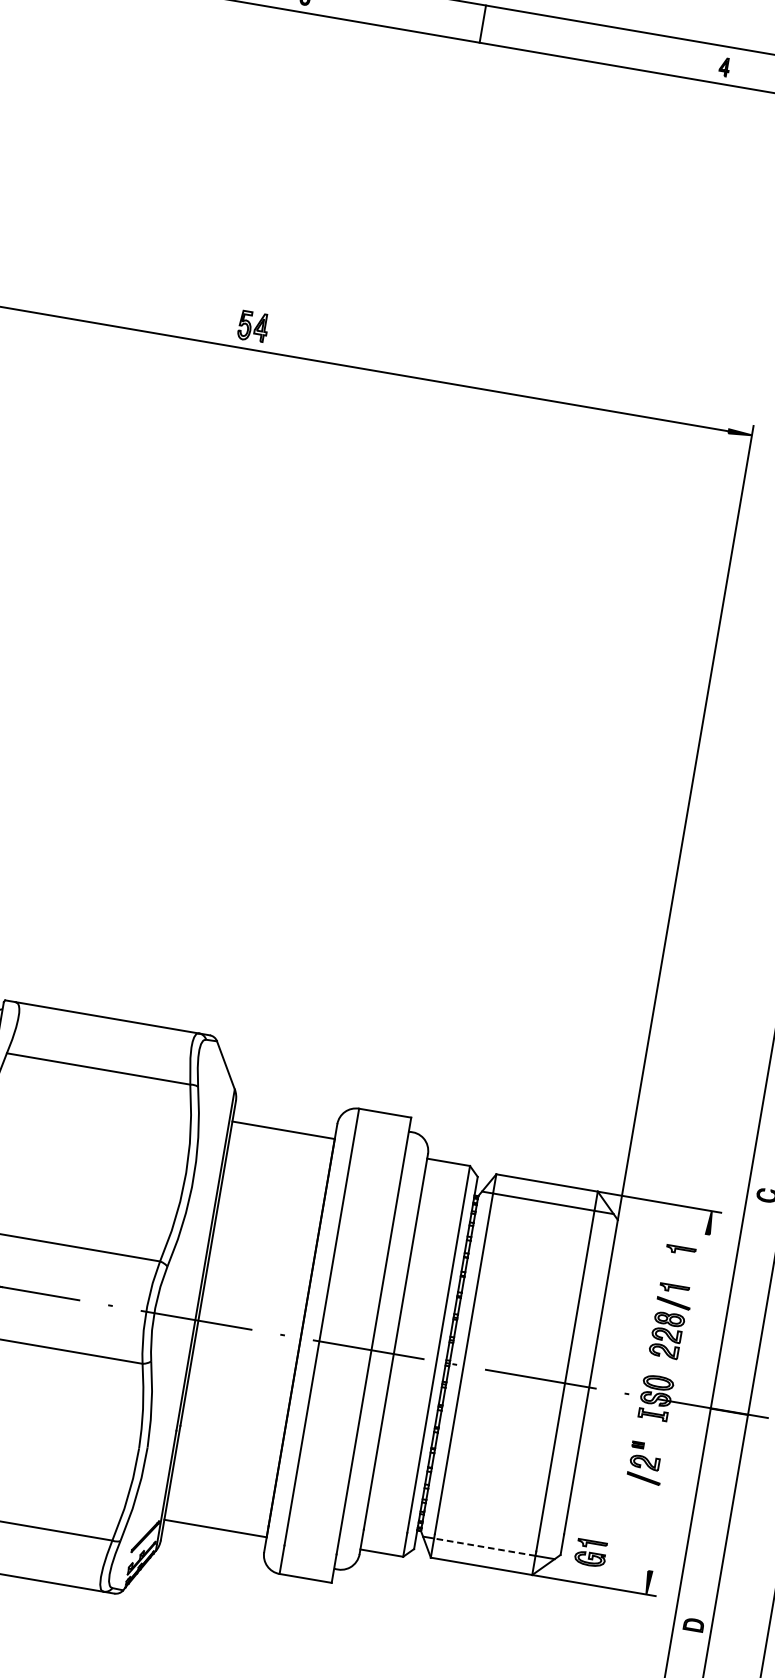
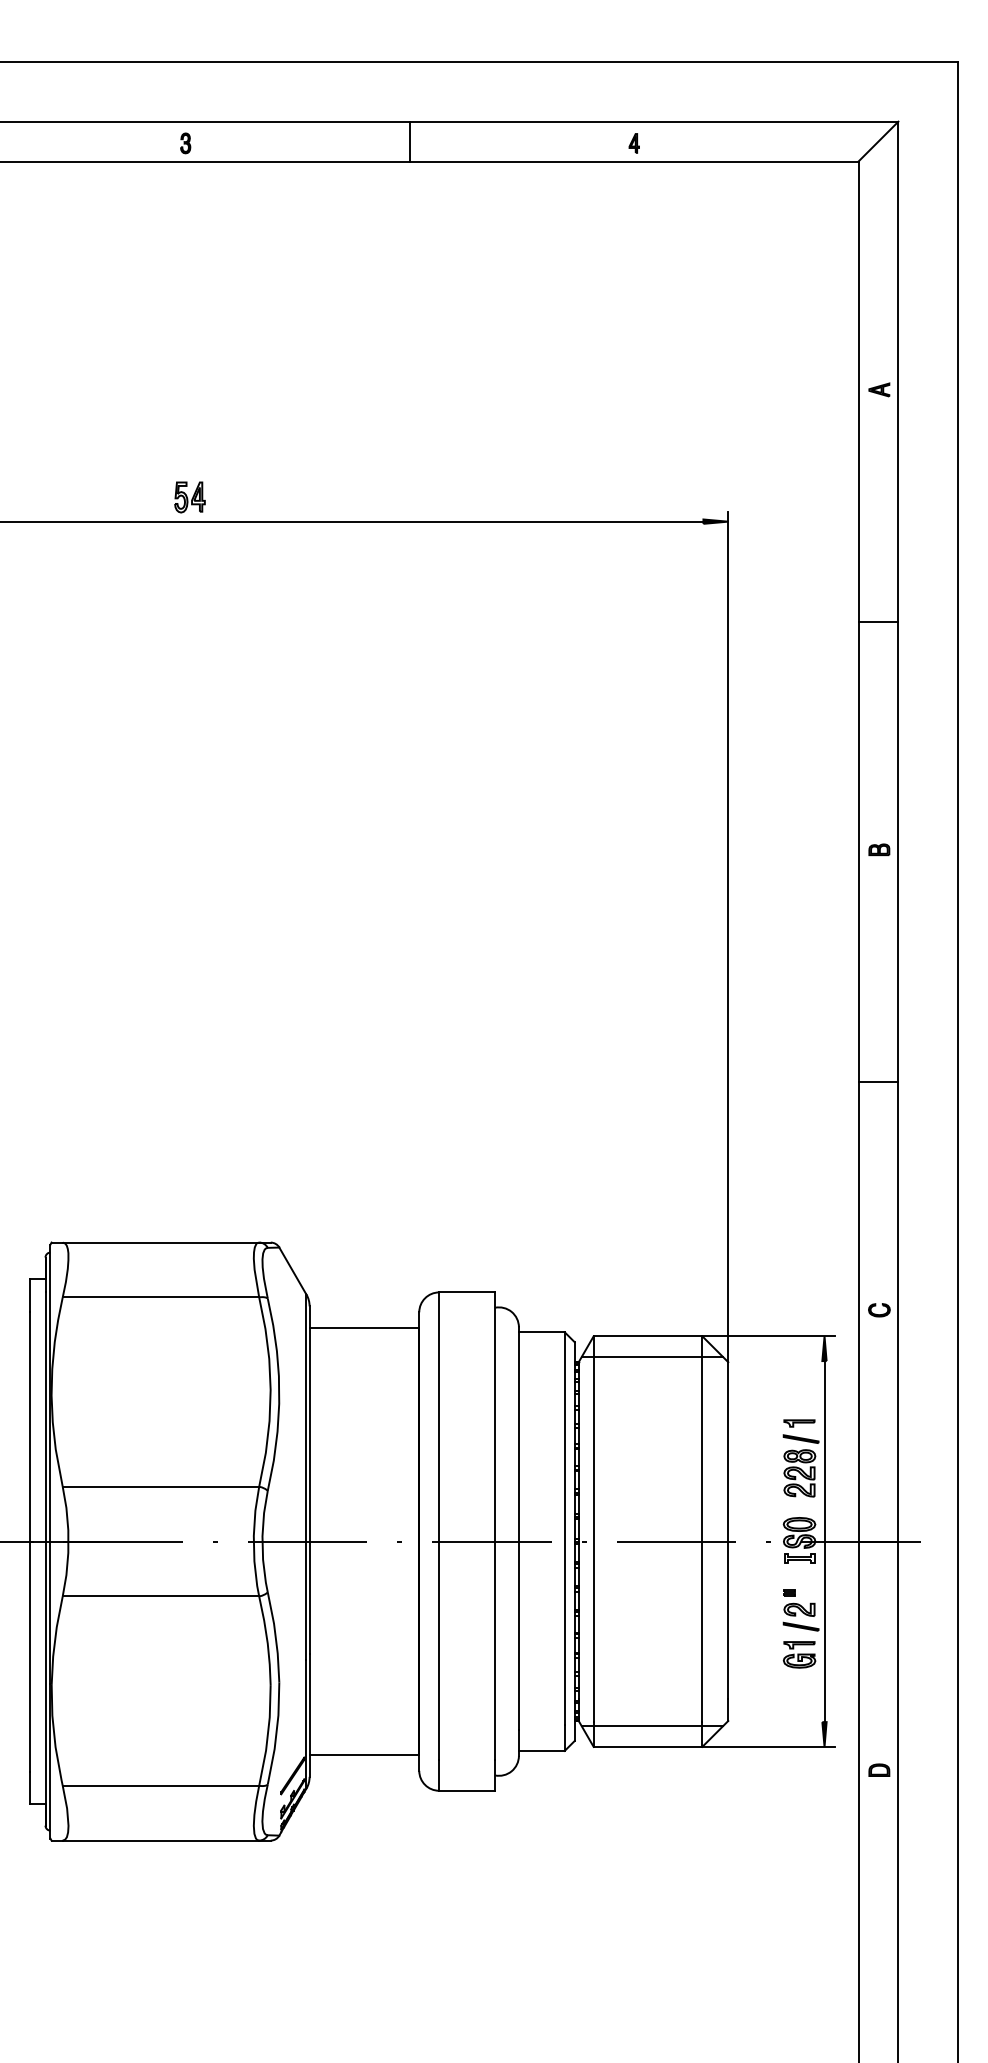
line: (483, 24) -> (410, 141), moved
part: (681, 1250) -> (799, 1382), removed
line: (679, 1402) -> (824, 1541), added
line: (484, 1547) -> (647, 1726), dashed -> solid
part: (590, 1552) -> (799, 1654), moved

